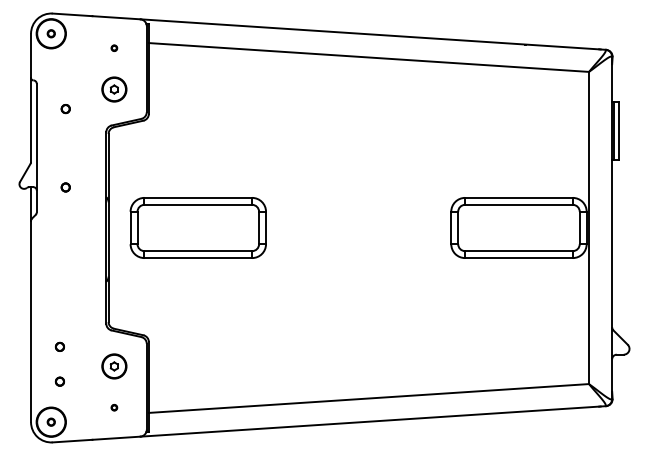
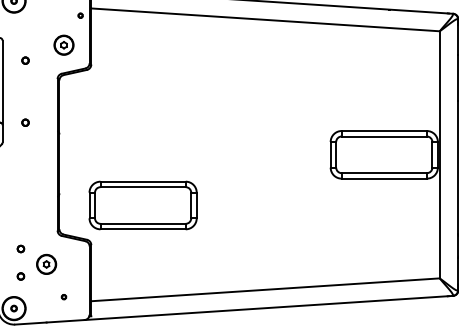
part: (114, 47) -> (80, 15), moved
part: (197, 227) -> (142, 205), moved
part: (114, 366) -> (46, 264), moved

